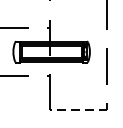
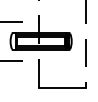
line: (78, 109) -> (62, 87), dashed -> solid

